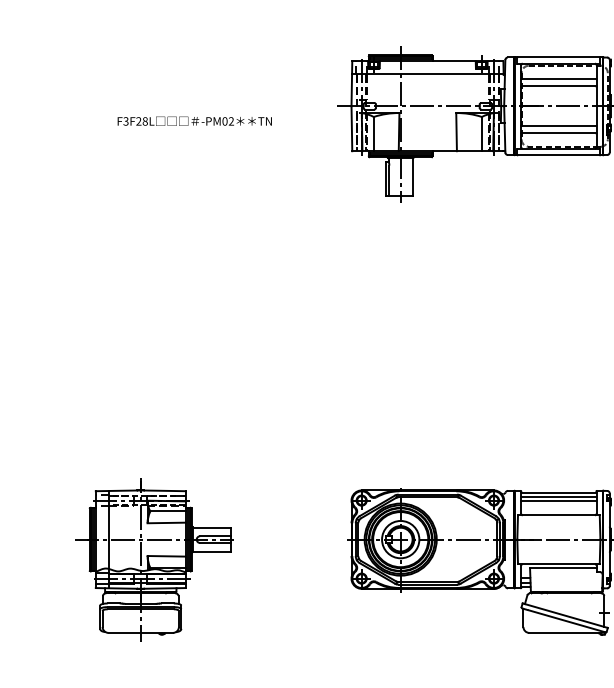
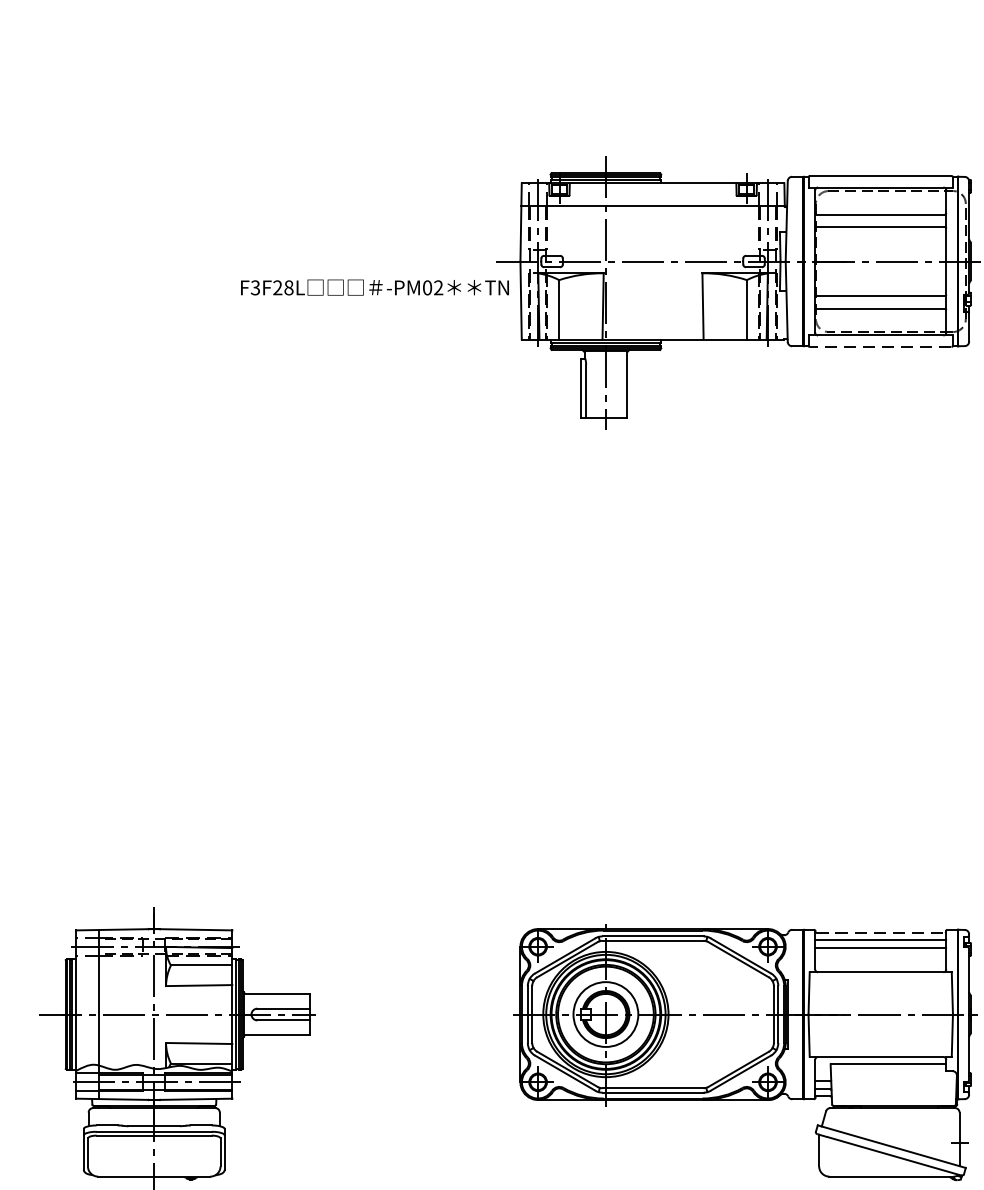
text: (194, 120) -> (374, 286), moved
line: (558, 155) -> (880, 347), solid -> dashed
line: (559, 492) -> (881, 932), solid -> dashed

